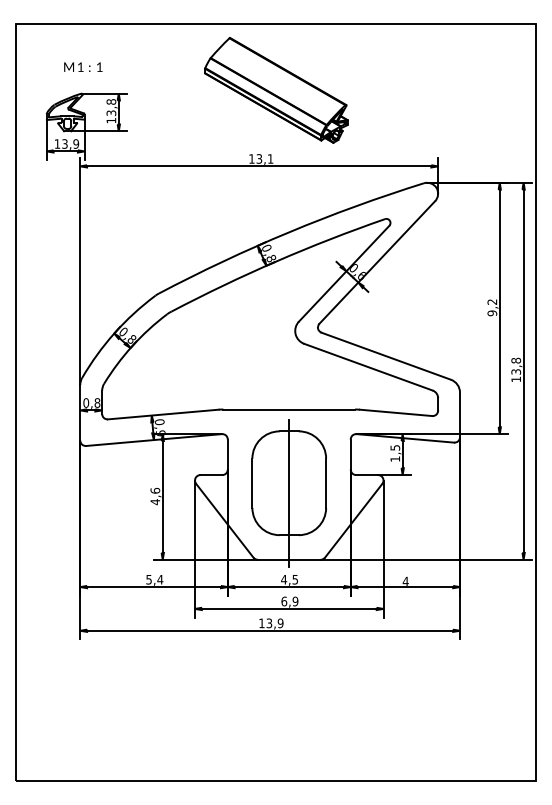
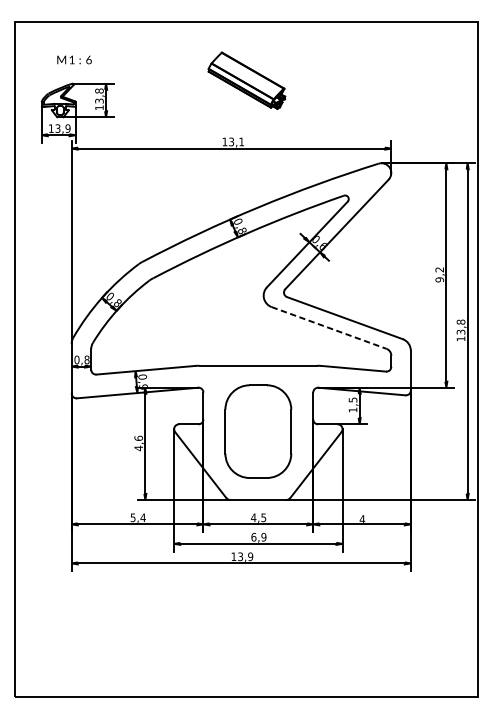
text: (99, 66) -> (88, 59), 1 -> 6
part: (276, 90) -> (246, 80), size x0.6
line: (368, 367) -> (329, 328), solid -> dashed
line: (289, 493) -> (258, 440), removed

